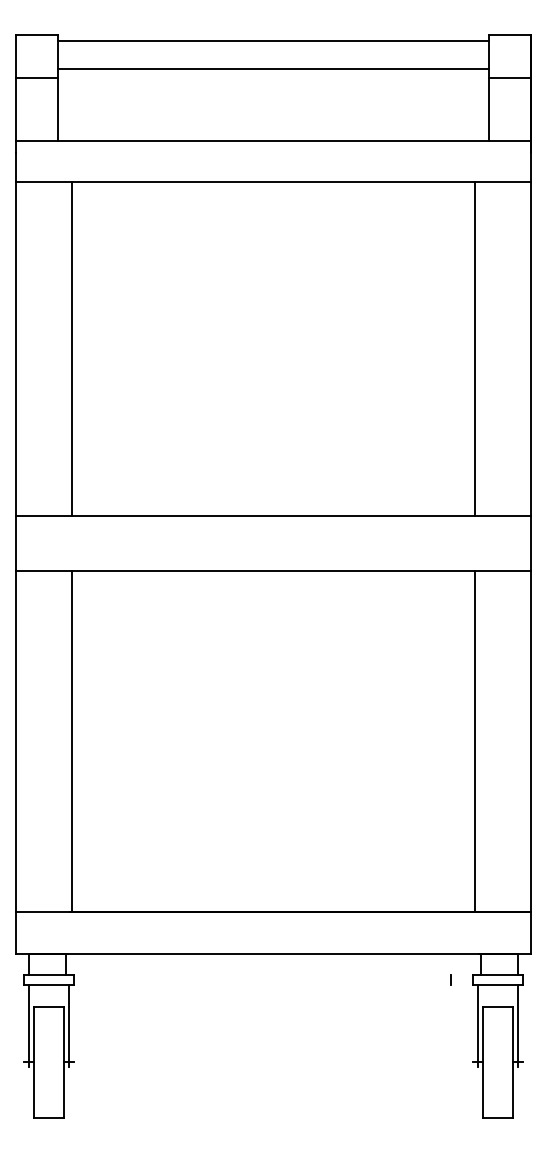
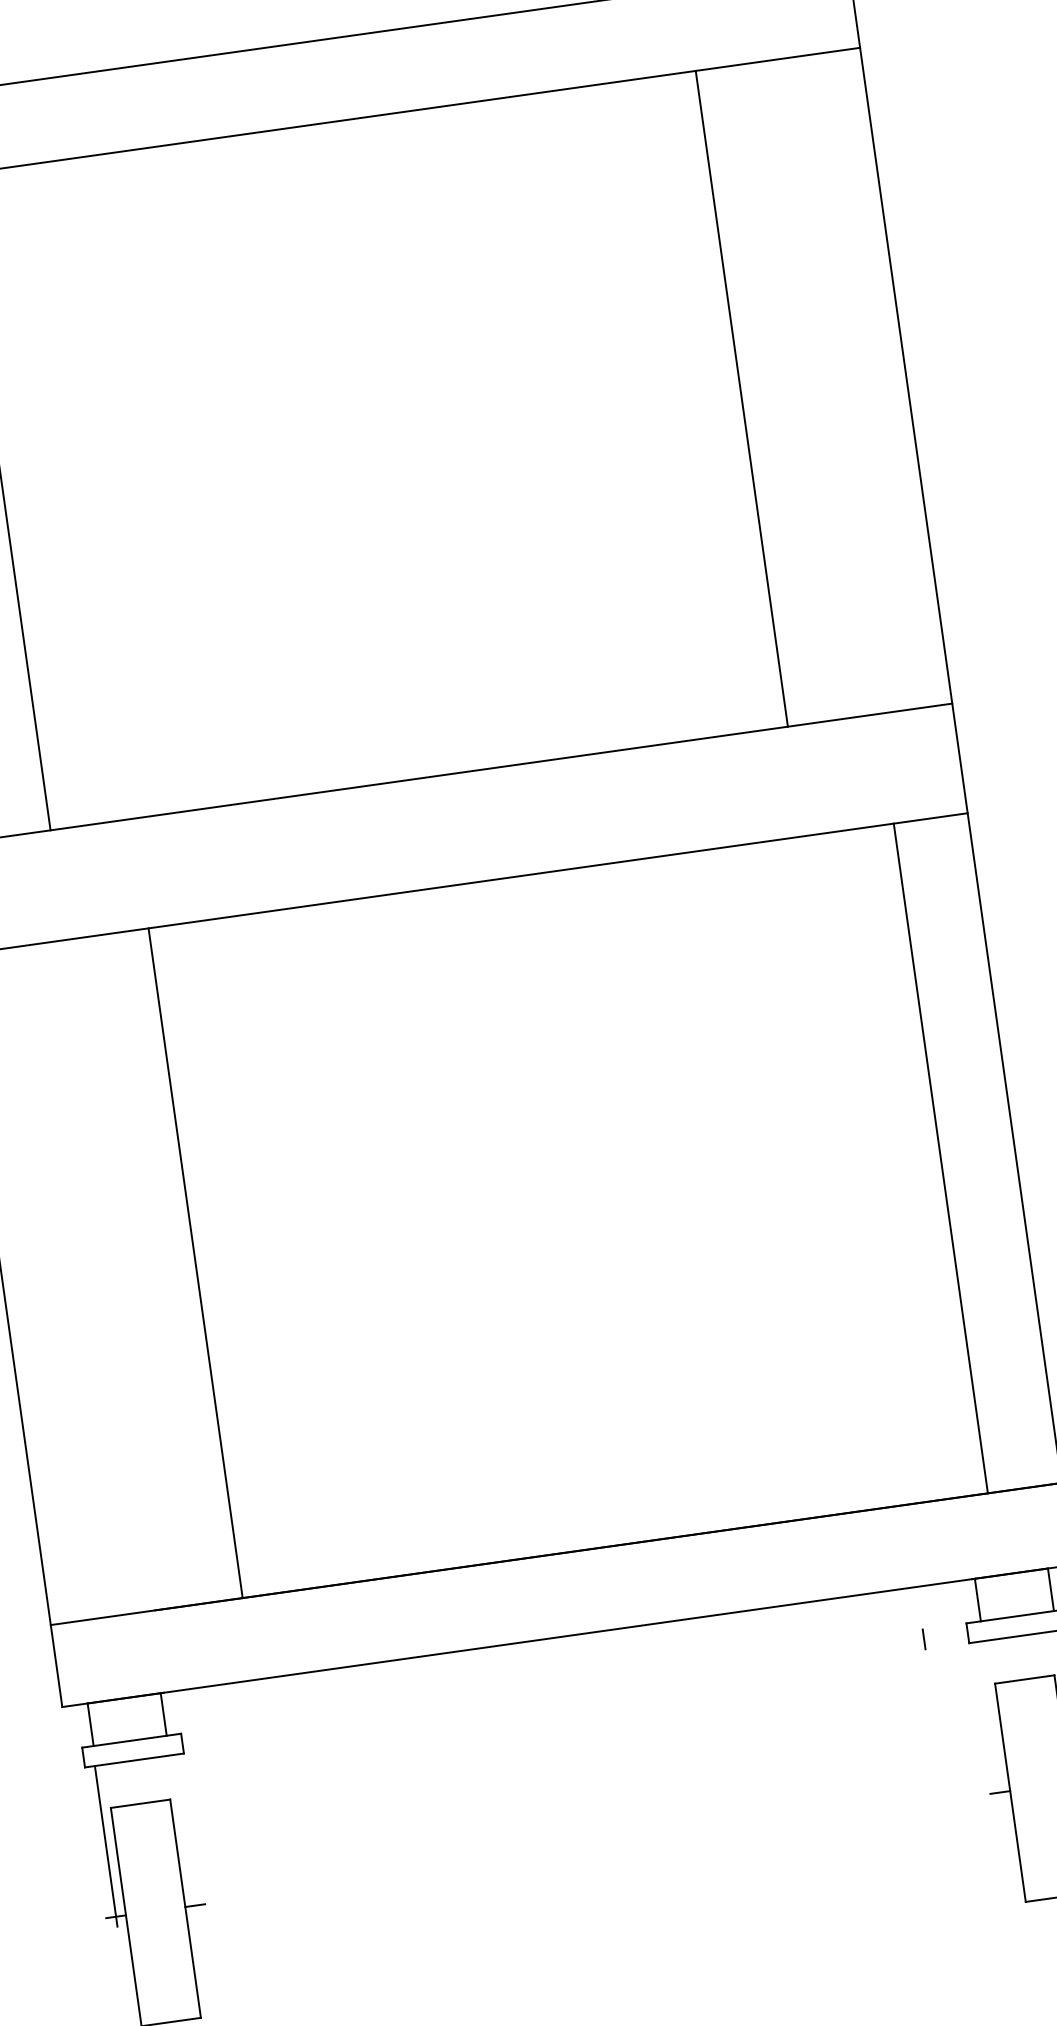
line: (474, 348) -> (740, 398), moved
line: (72, 741) -> (196, 1262), moved
line: (474, 741) -> (939, 1158), moved
line: (68, 1026) -> (184, 1835), removed
line: (478, 1026) -> (991, 1722), removed

